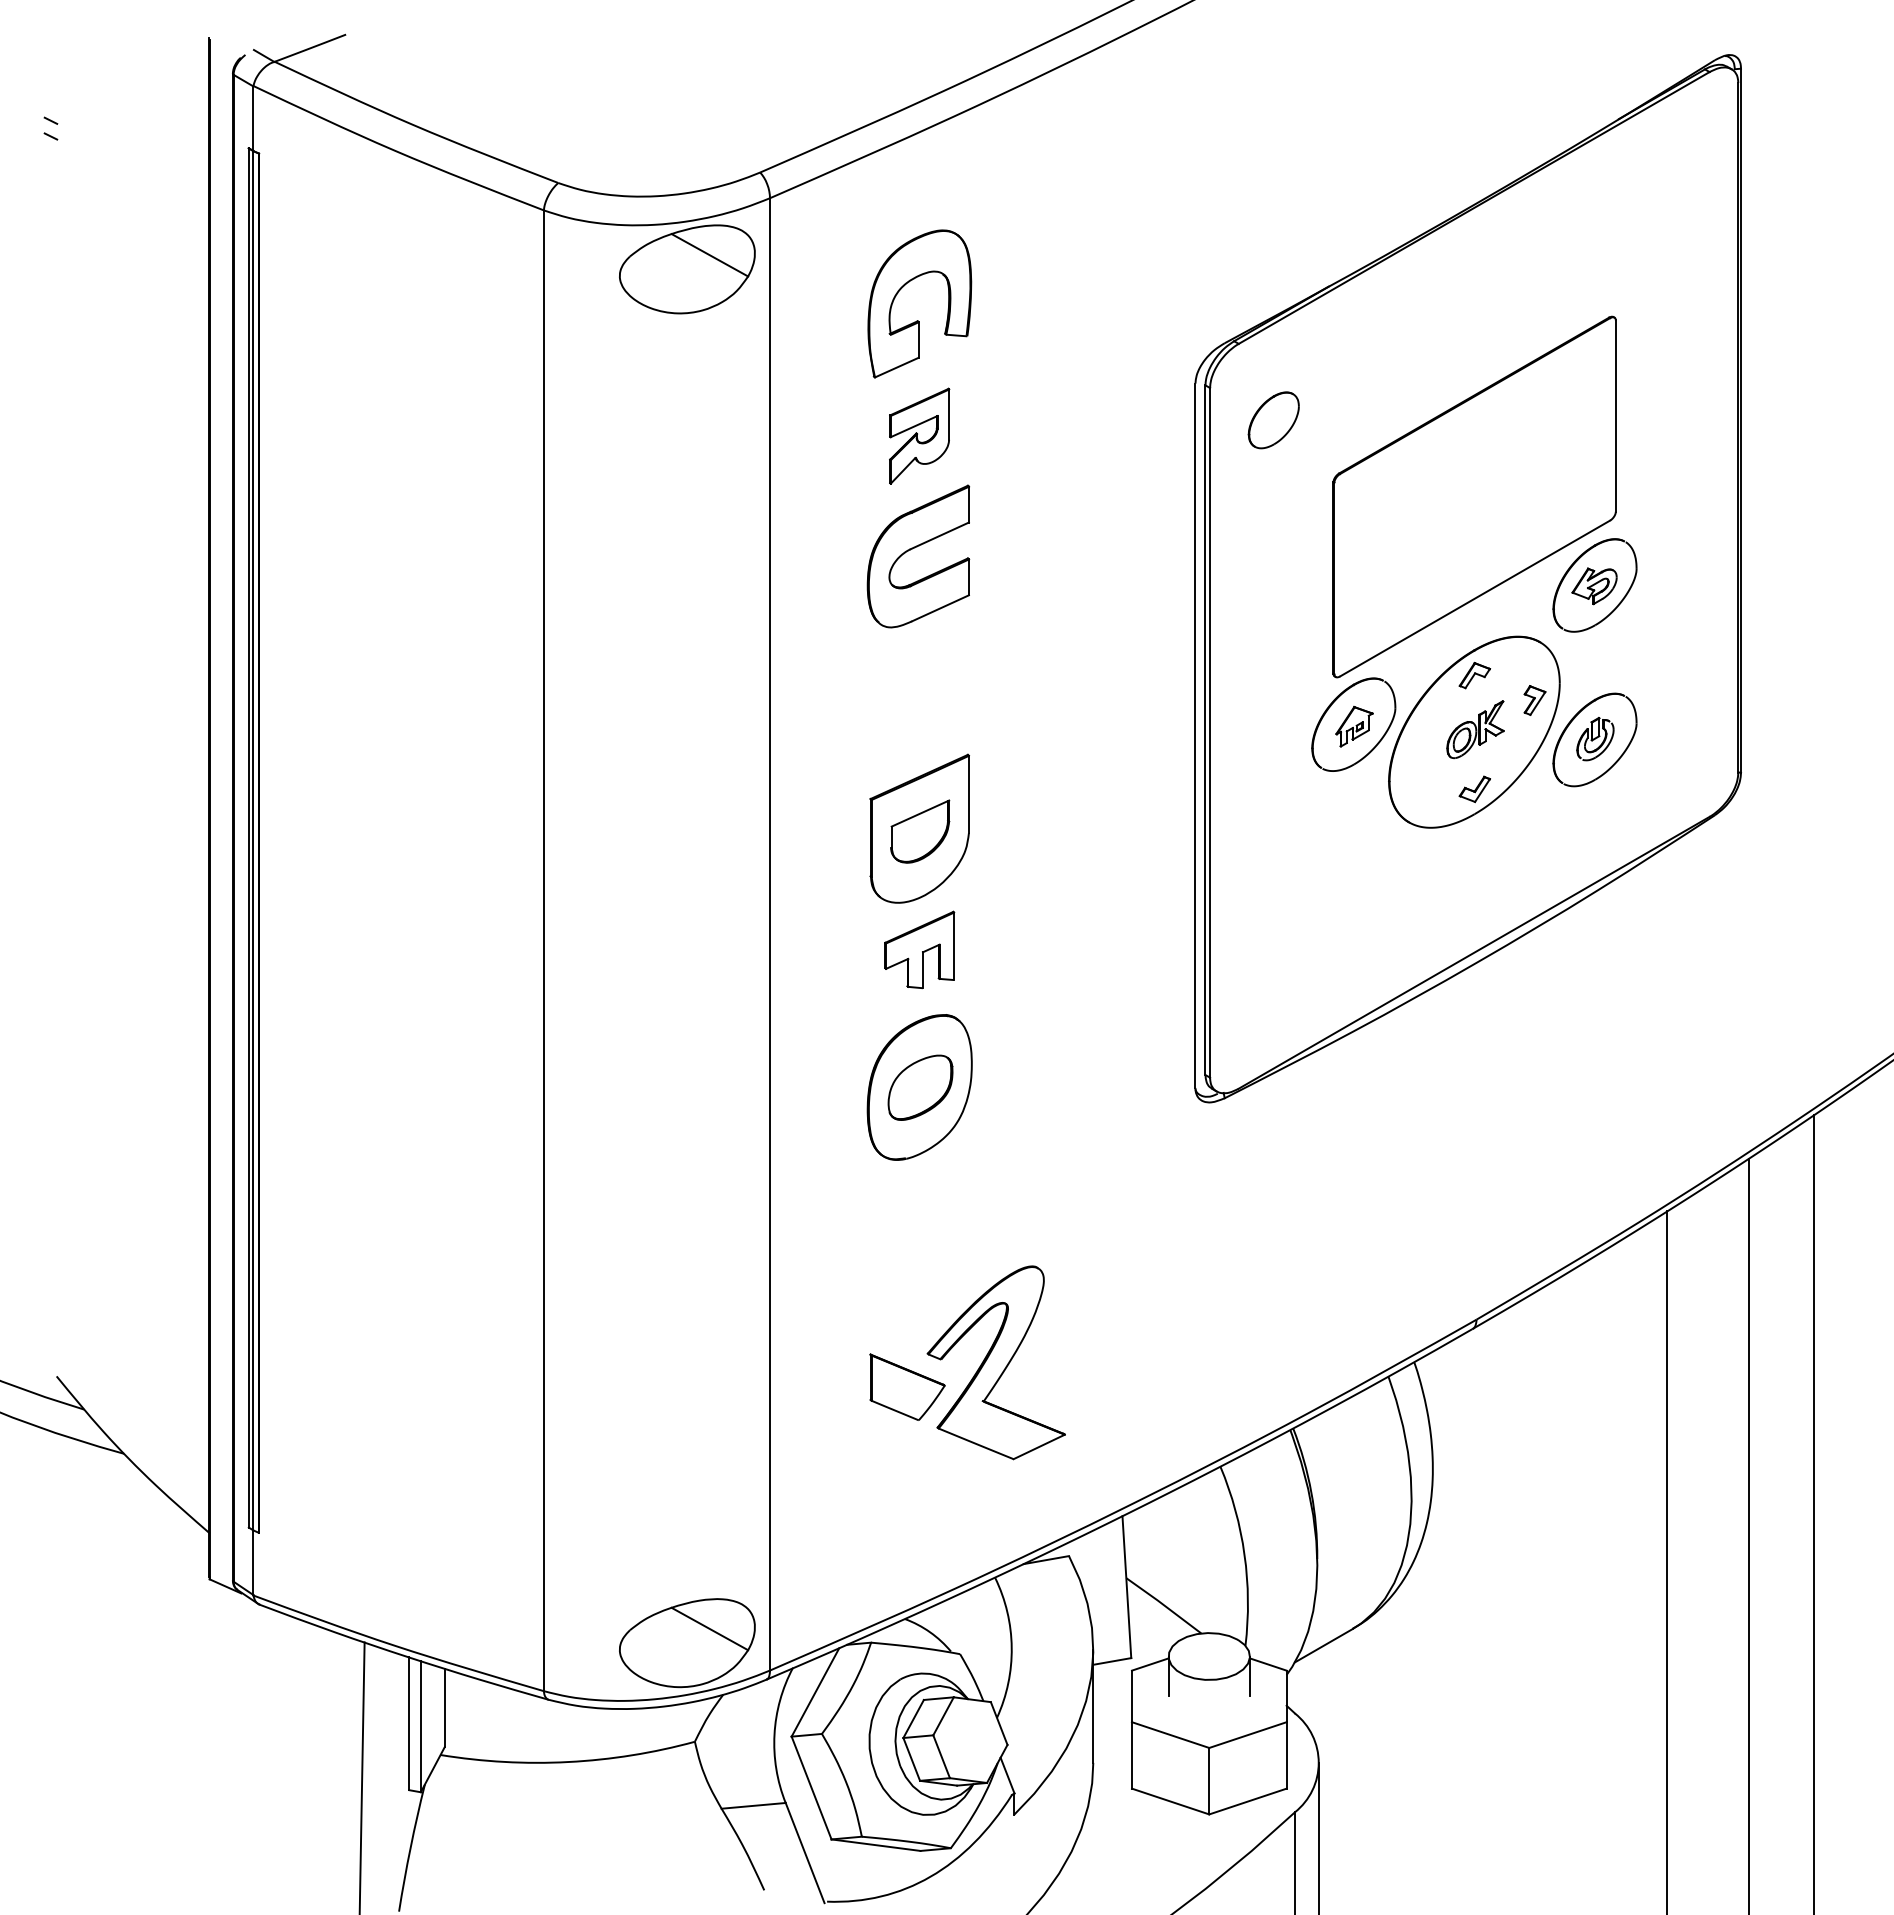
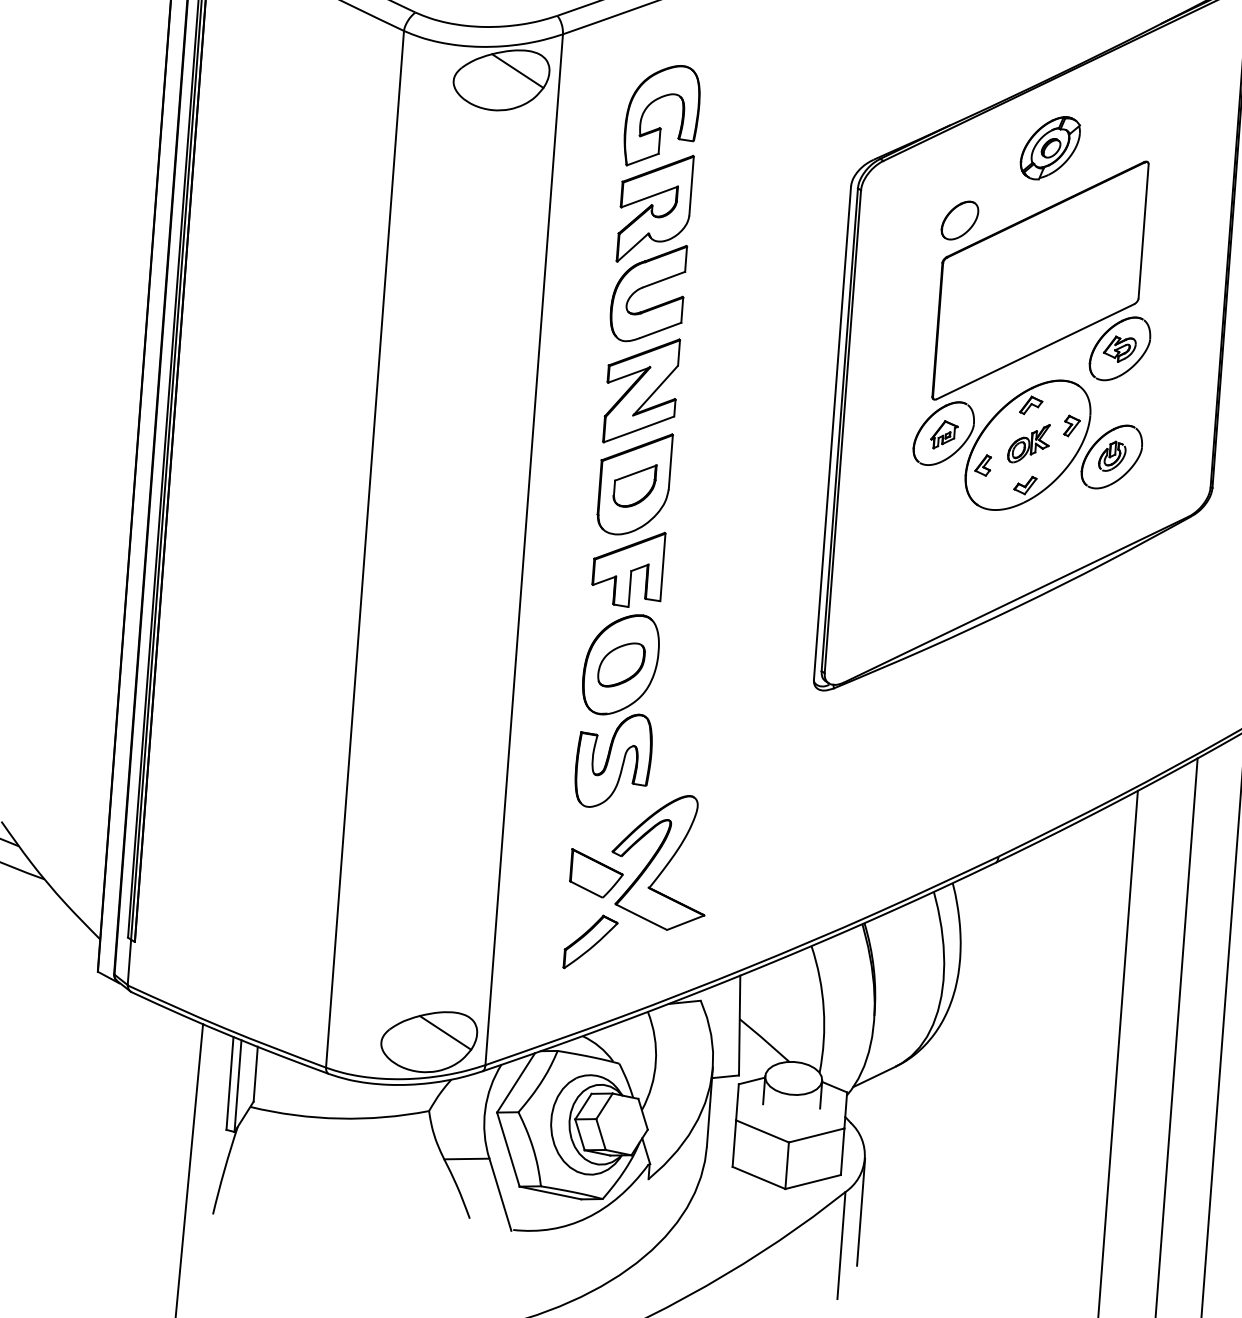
part: (1474, 307) -> (1050, 147), added
part: (1273, 420) -> (959, 220), moved
part: (919, 436) -> (655, 209), size x1.67
part: (919, 696) -> (641, 391), added
part: (1412, 765) -> (982, 465), added
part: (919, 949) -> (628, 568), size x1.43
part: (919, 1224) -> (613, 760), added
part: (906, 1484) -> (590, 942), added

